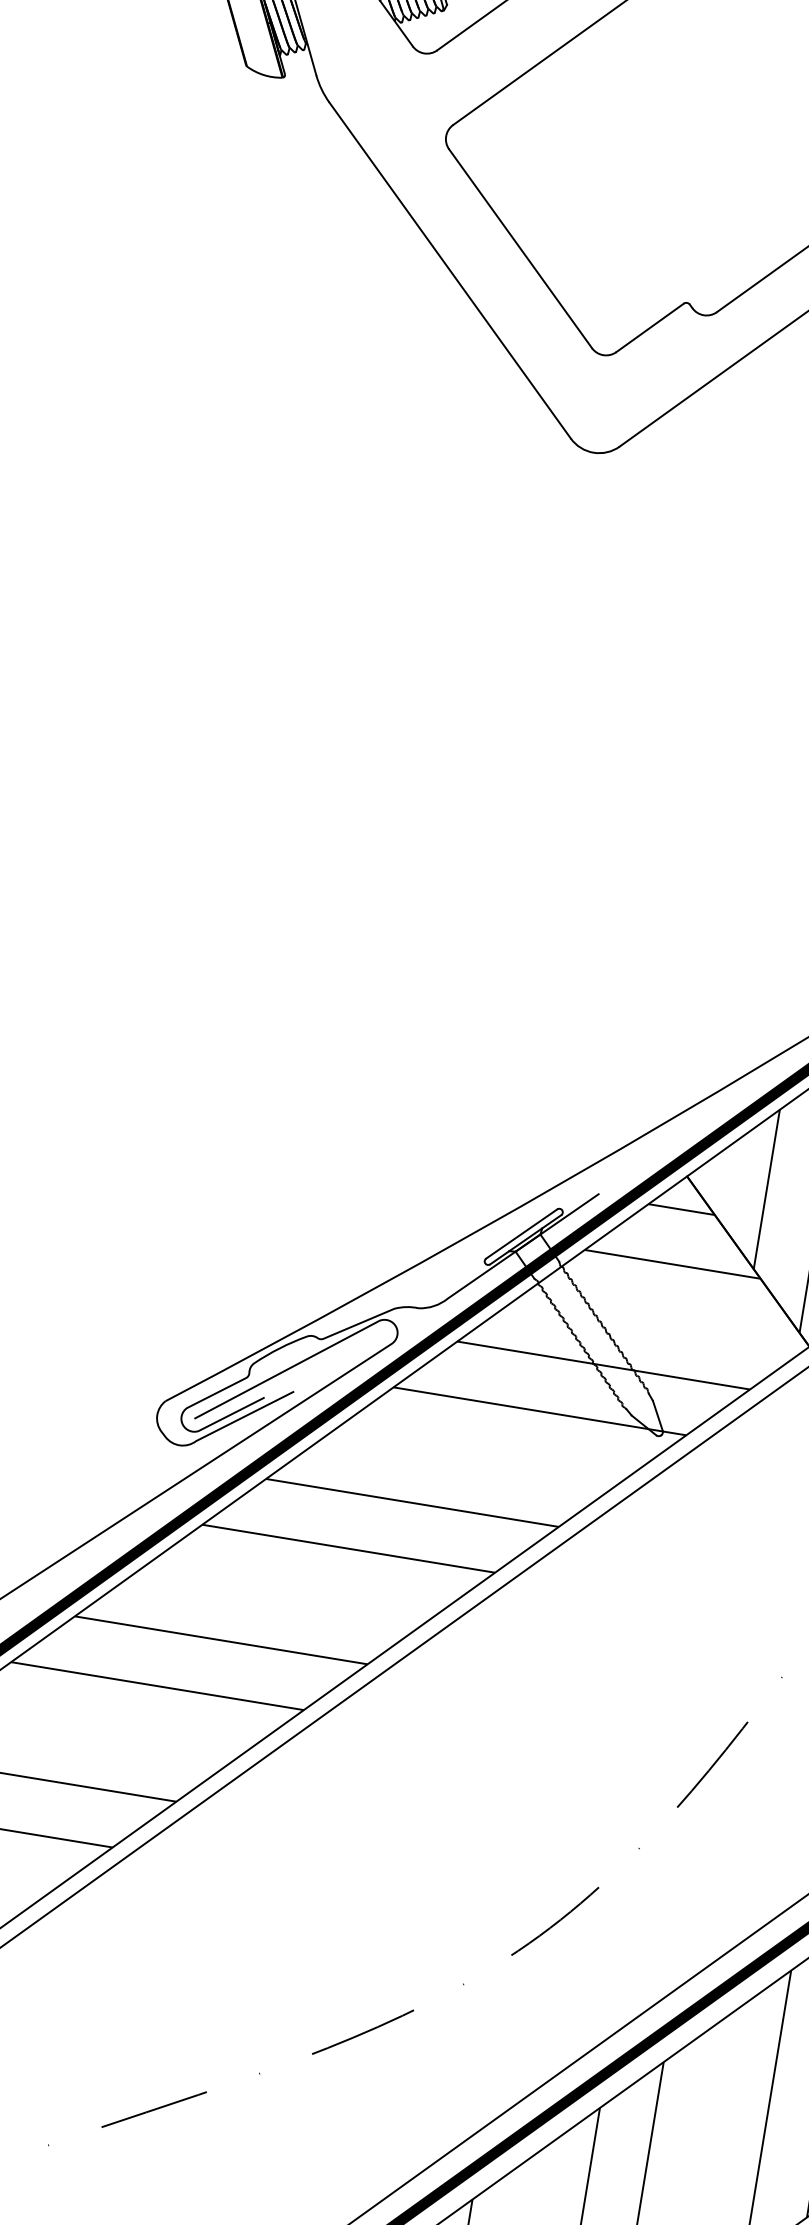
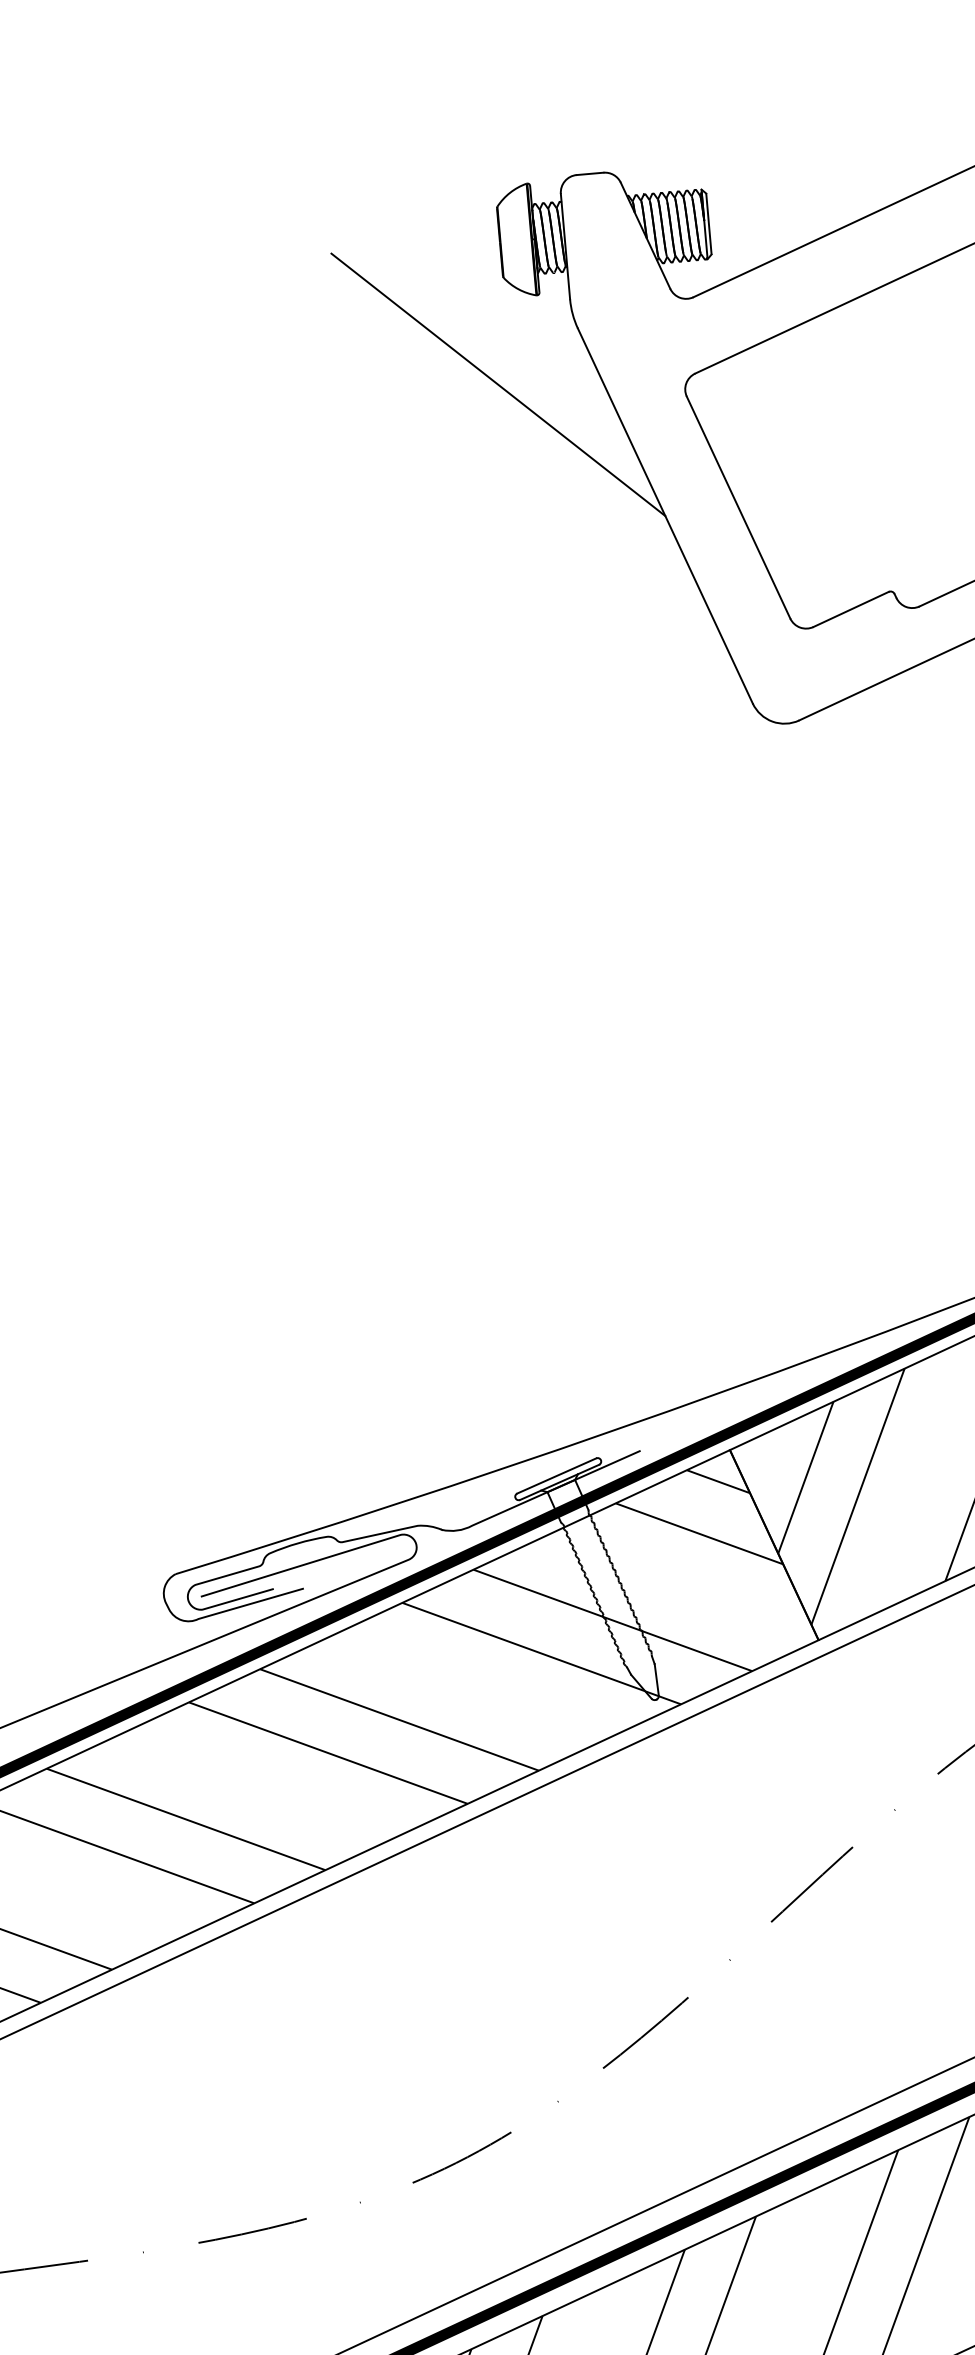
line: (261, 172) -> (498, 384), added

